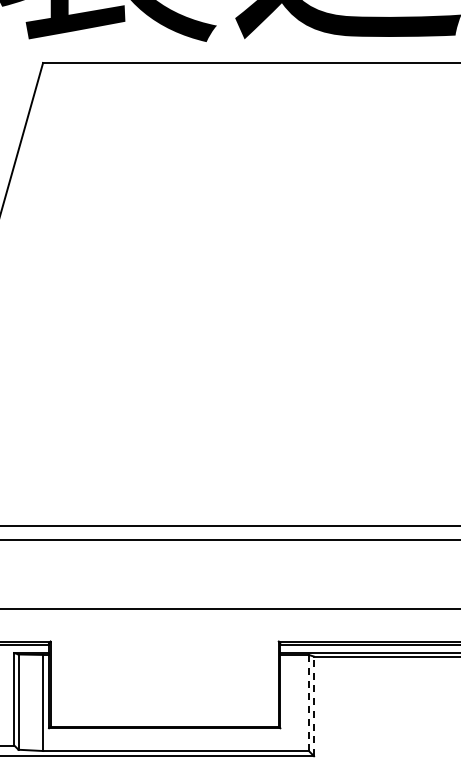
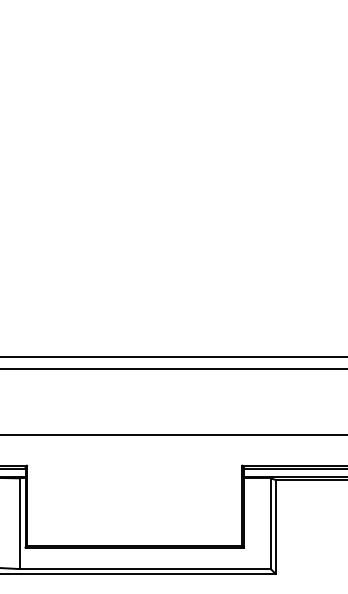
line: (308, 703) -> (270, 524), dashed -> solid
line: (314, 706) -> (276, 527), dashed -> solid

